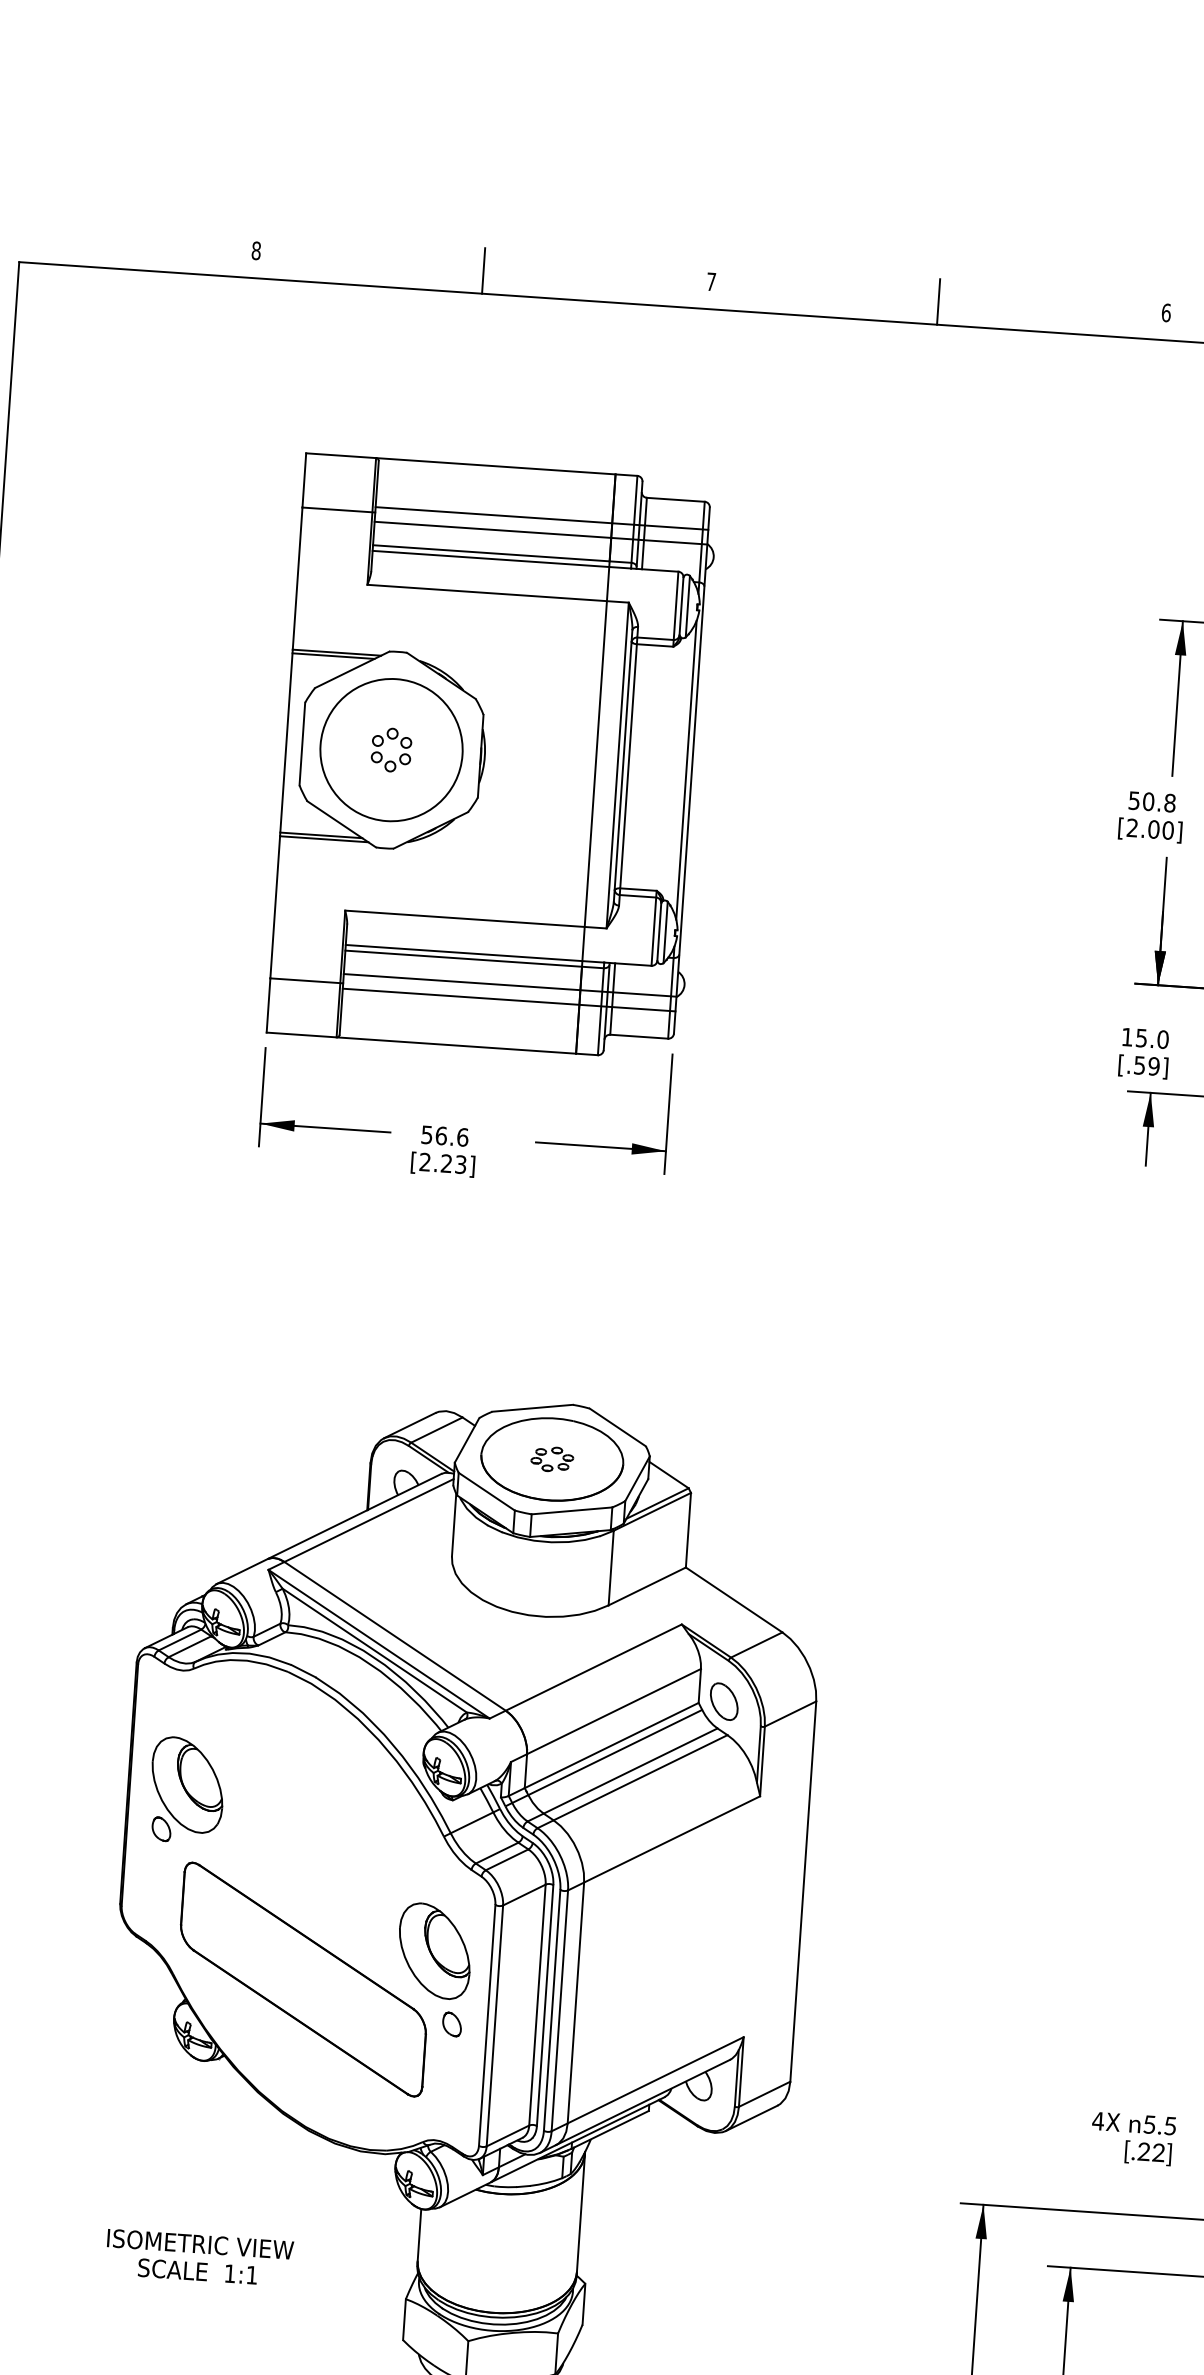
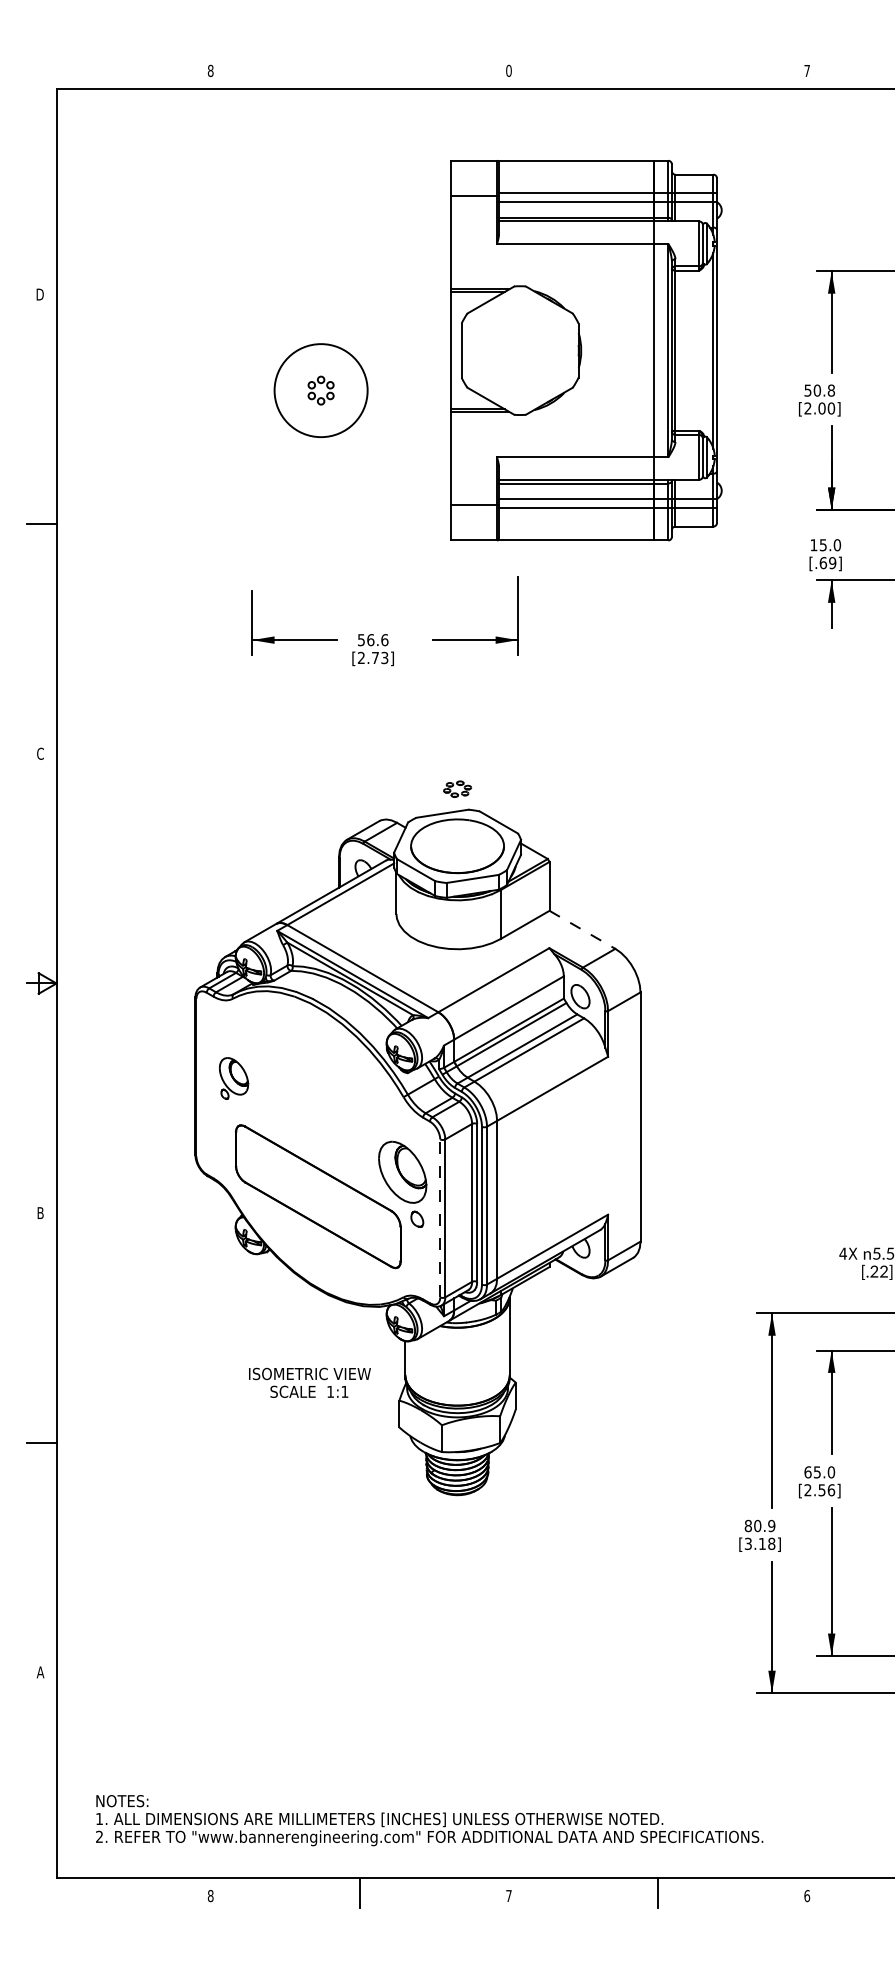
line: (483, 270) -> (359, 73), removed
text: (710, 281) -> (508, 70), 7 -> 0
line: (939, 301) -> (658, 73), removed
text: (1166, 312) -> (807, 70), 6 -> 7
part: (492, 756) -> (586, 350), moved
text: (1140, 1066) -> (823, 563), [.59] -> [.69]
text: (446, 1162) -> (375, 657), [2.23] -> [2.73]
part: (552, 1458) -> (457, 788), moved
line: (734, 1600) -> (582, 930), solid -> dashed
part: (186, 1790) -> (233, 1078), size x0.6
line: (487, 2025) -> (440, 1218), solid -> dashed
text: (198, 2257) -> (309, 1382), moved

